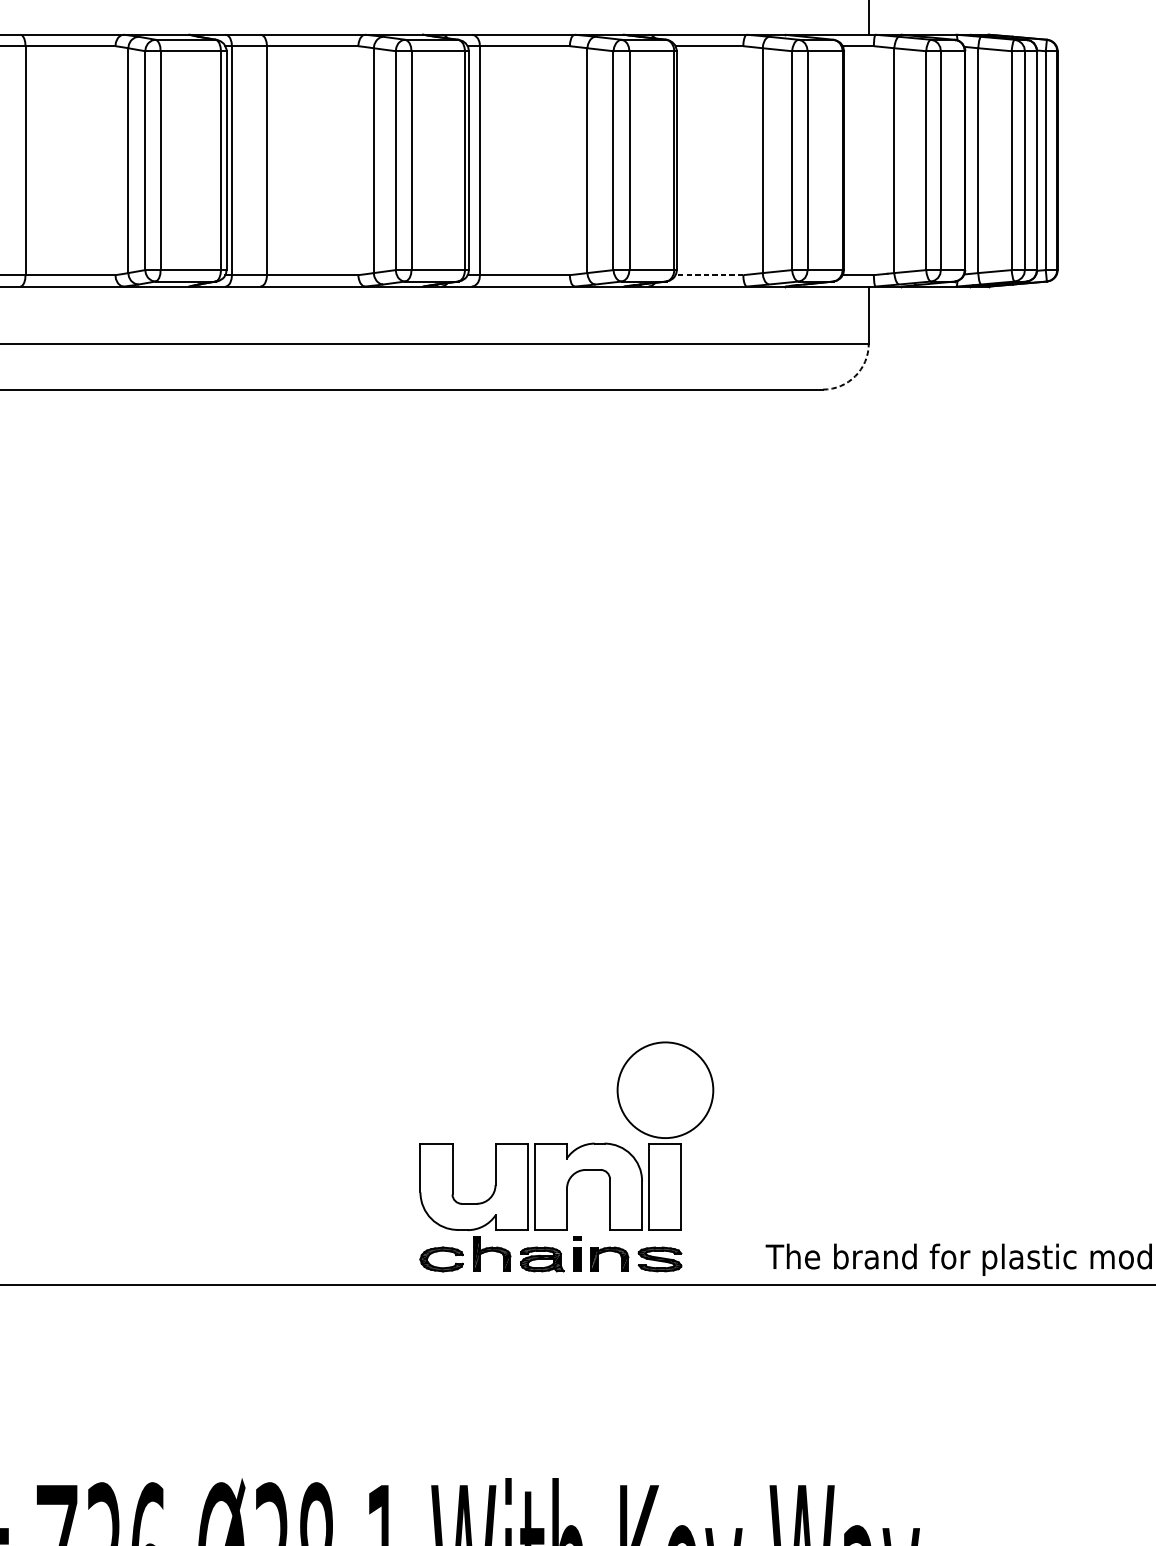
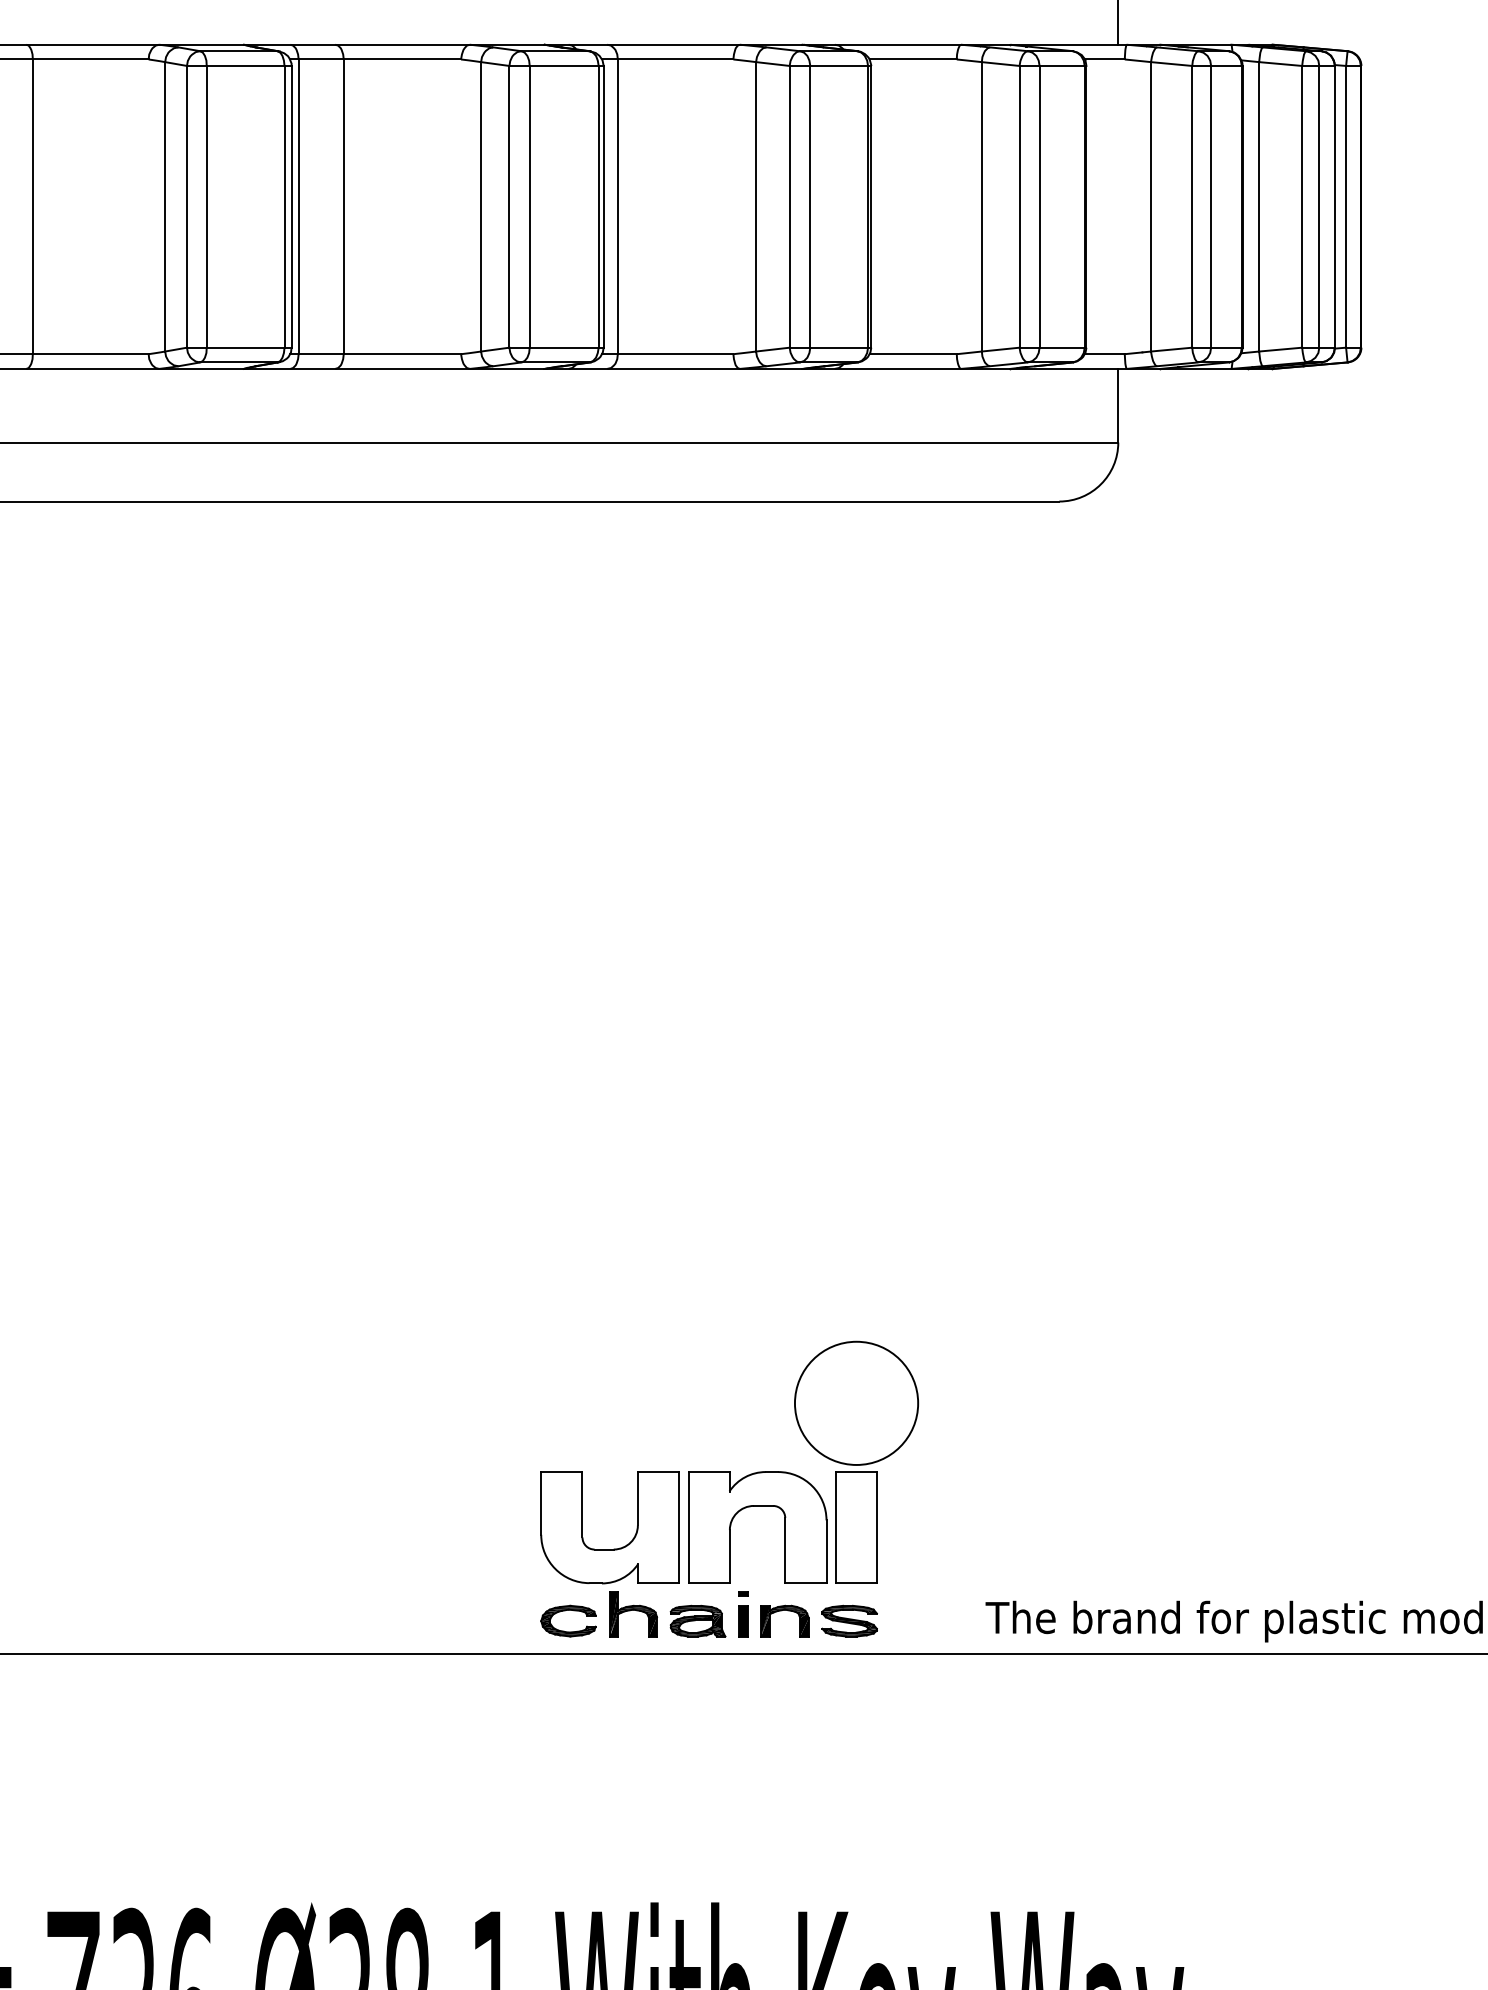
line: (709, 275) -> (913, 354), dashed -> solid
arc: (855, 376) -> (1101, 484), dashed -> solid

